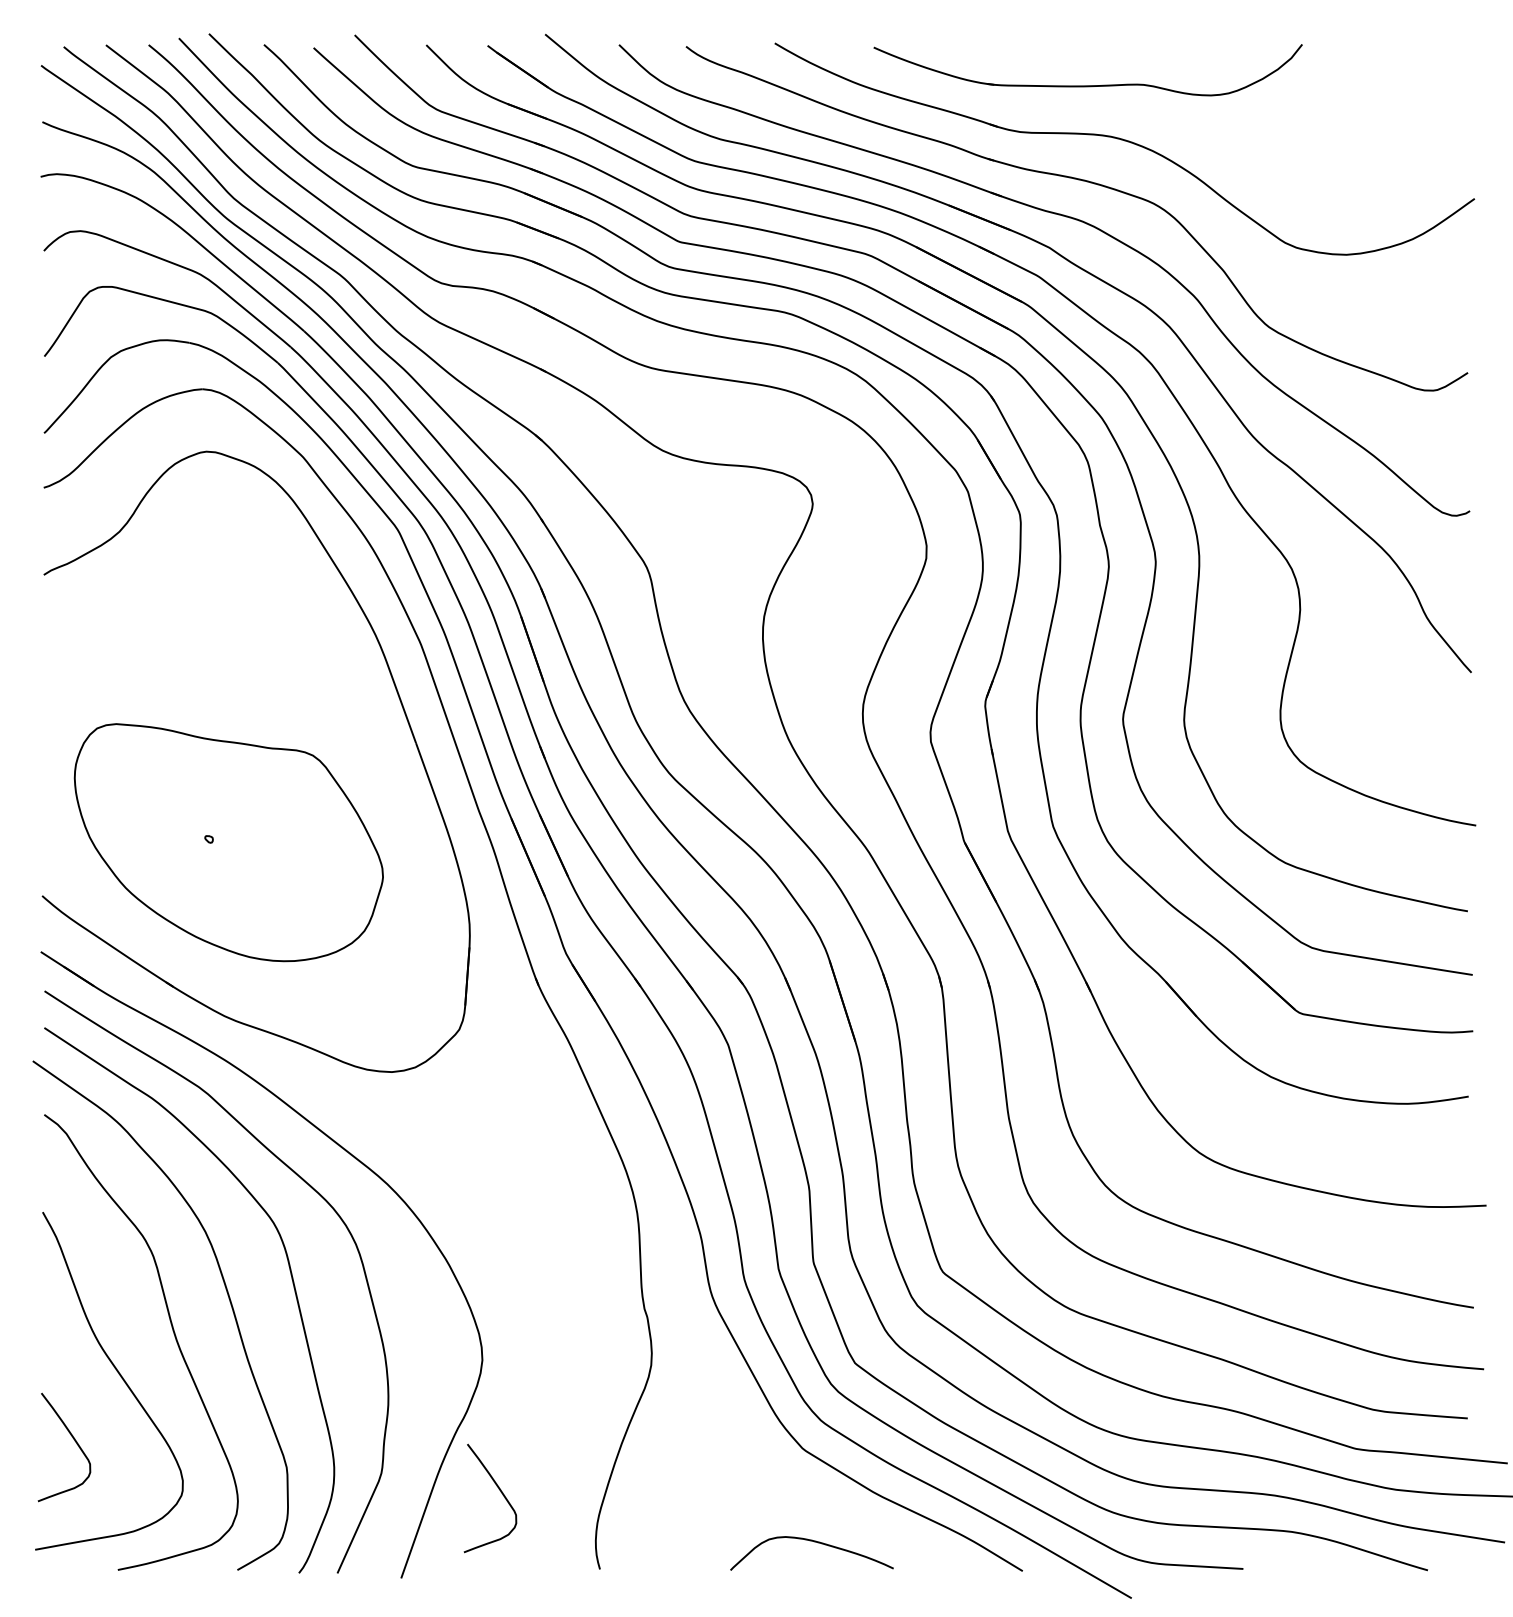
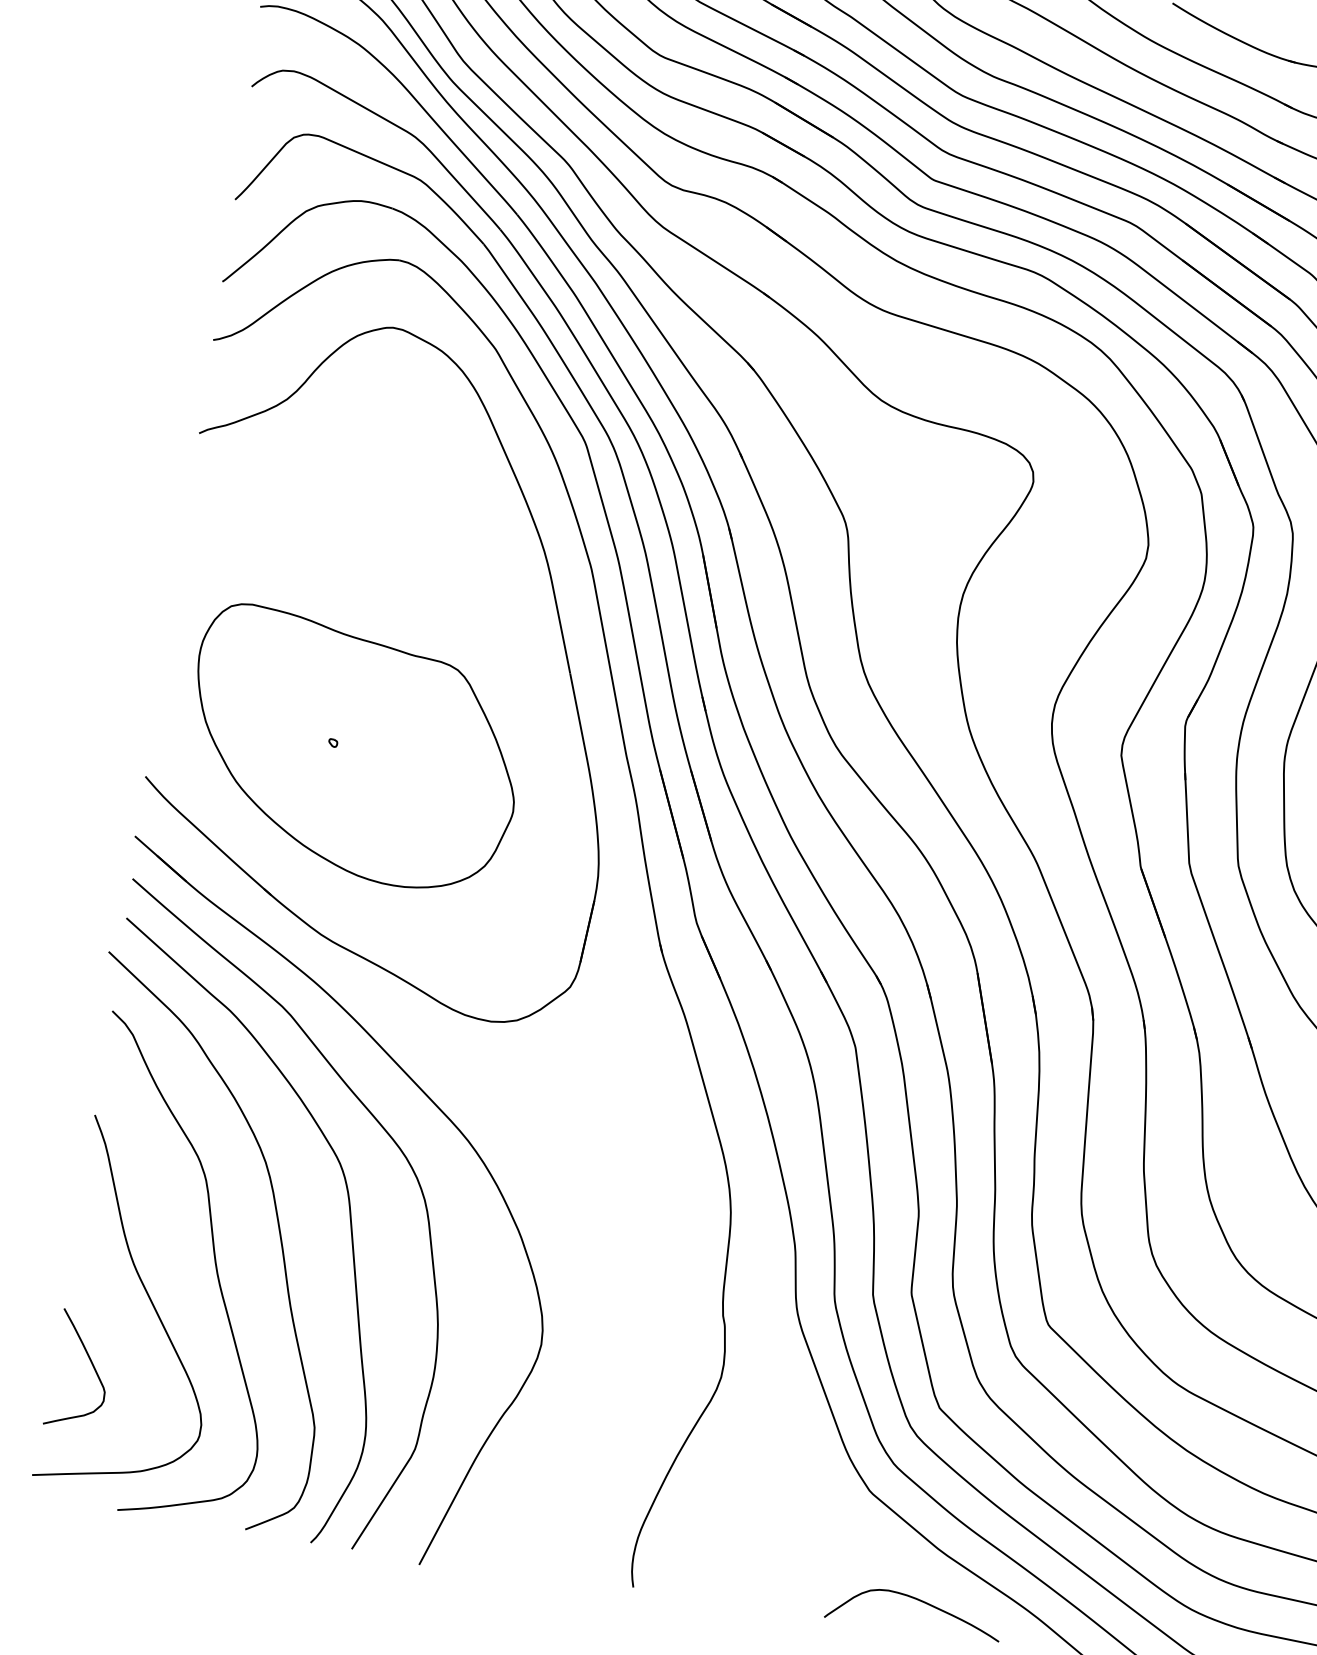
curve: (500, 1492) -> (539, 1489), removed
curve: (814, 1542) -> (918, 1601), moved

